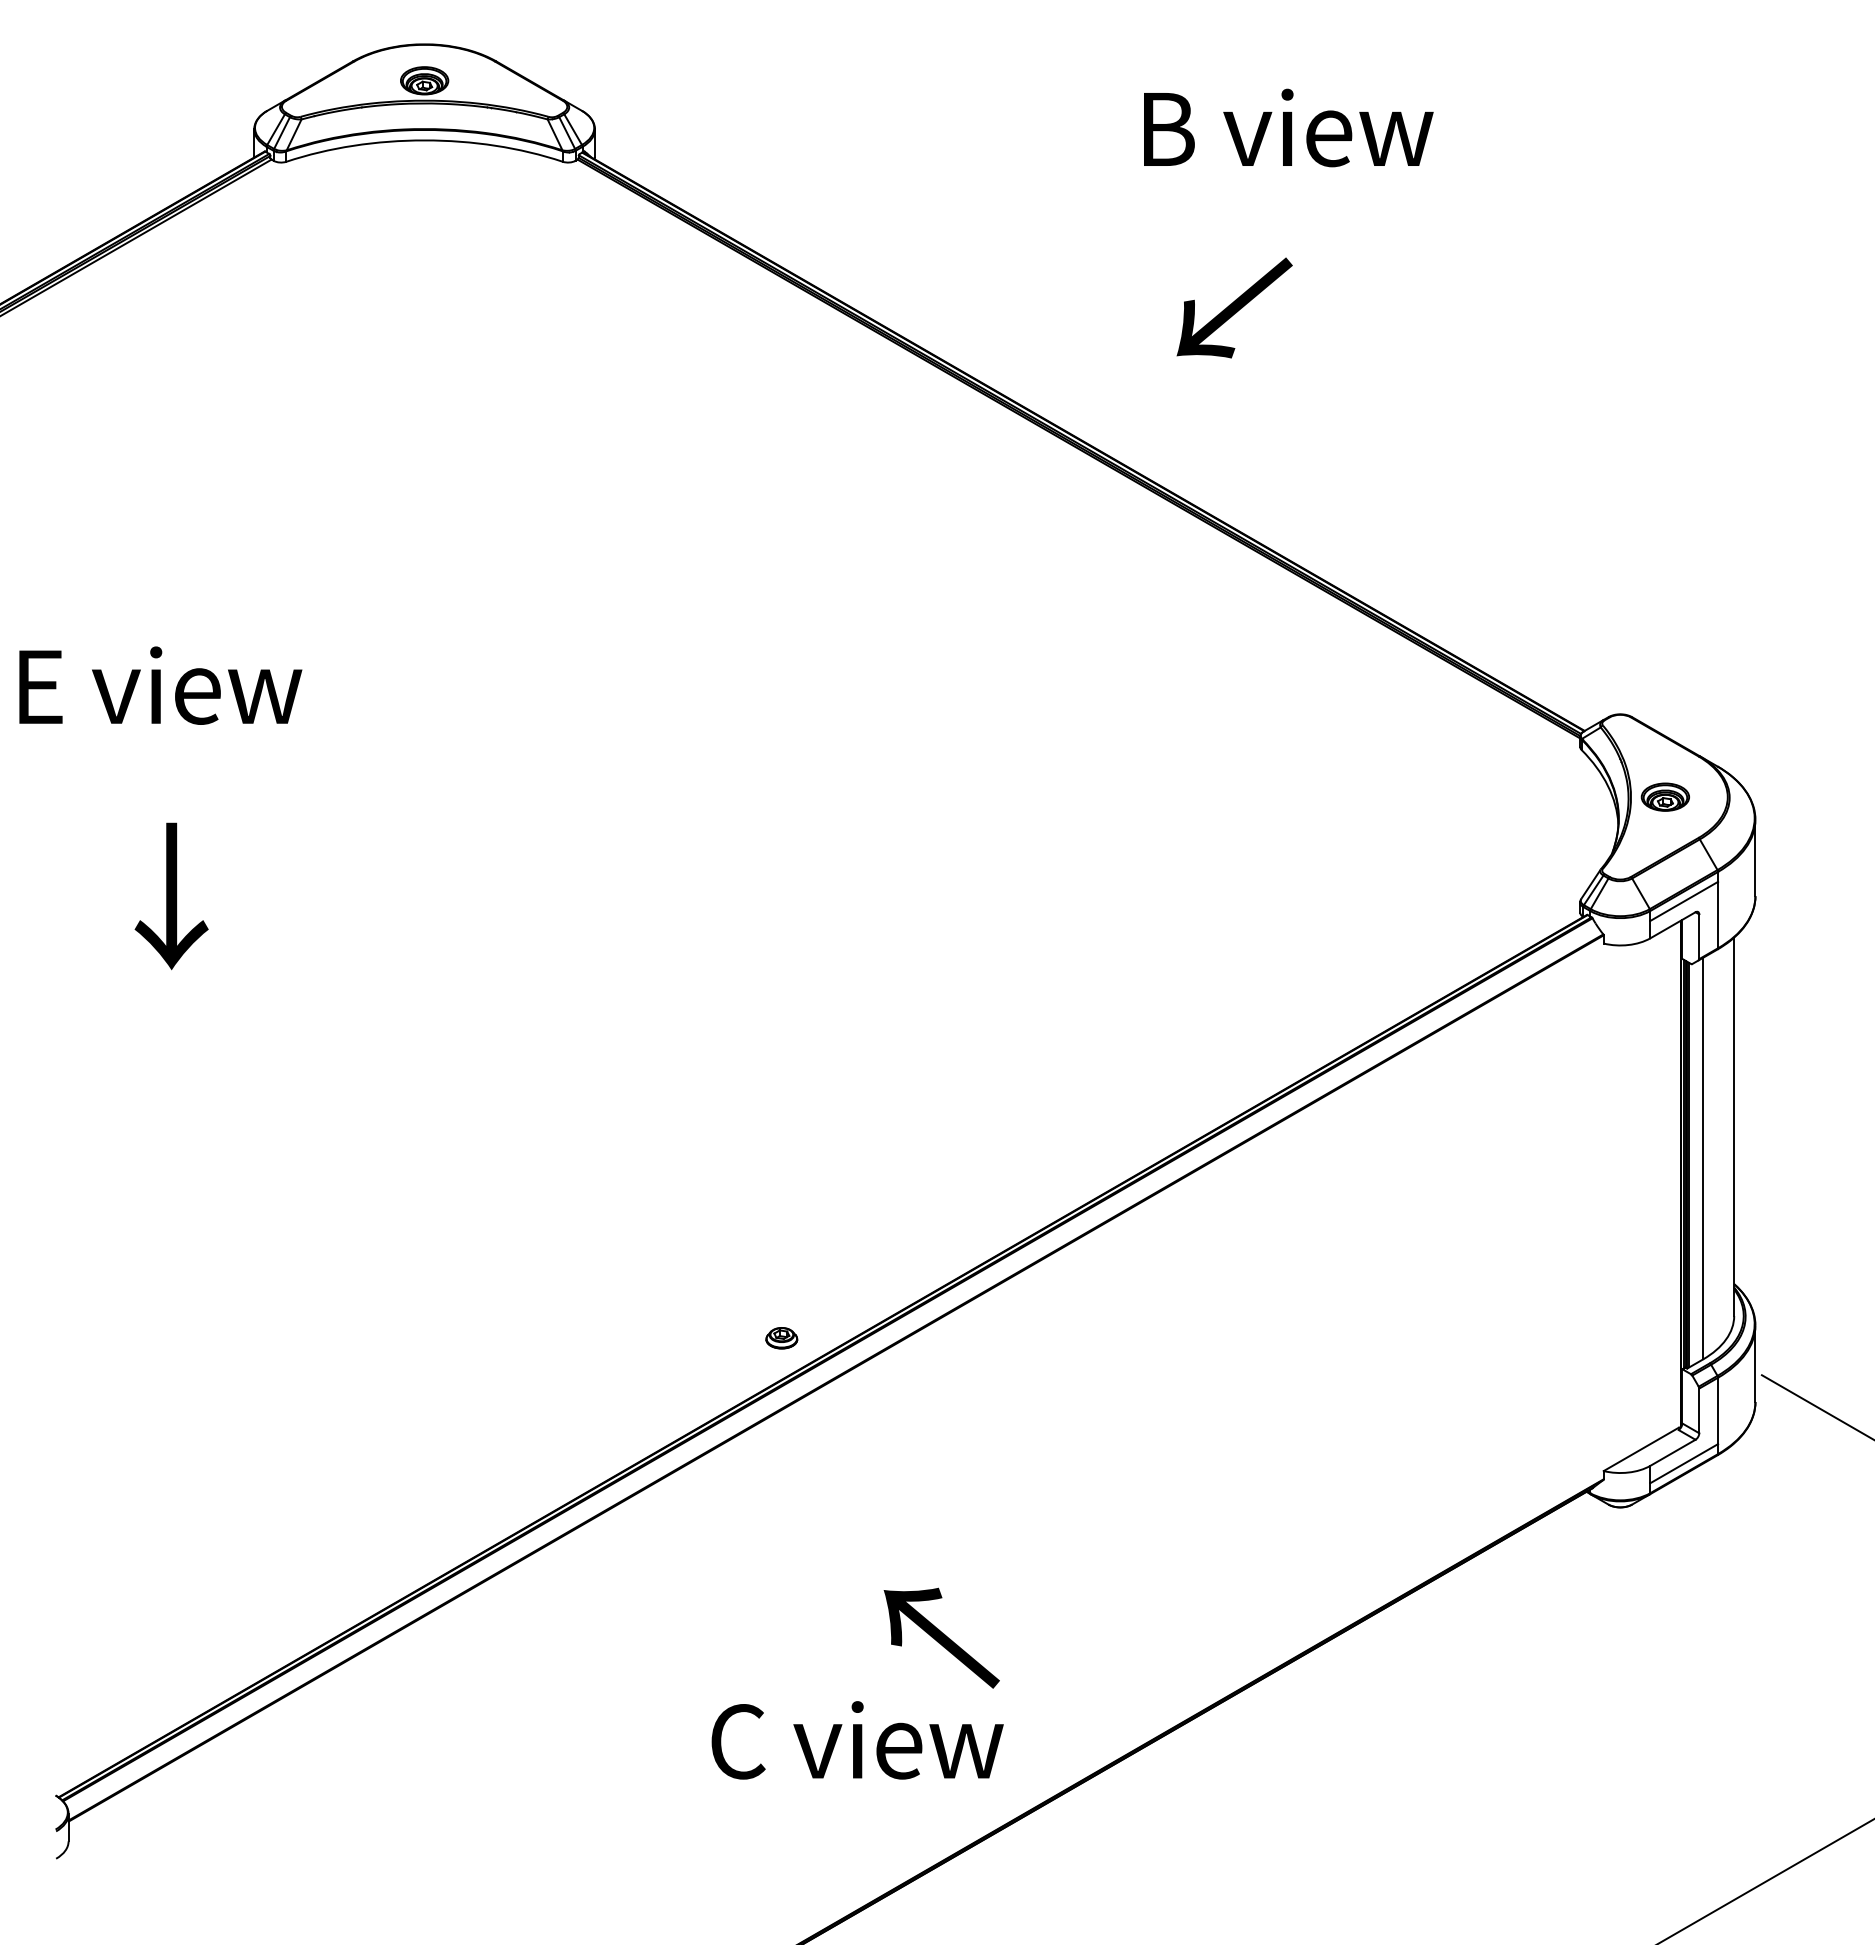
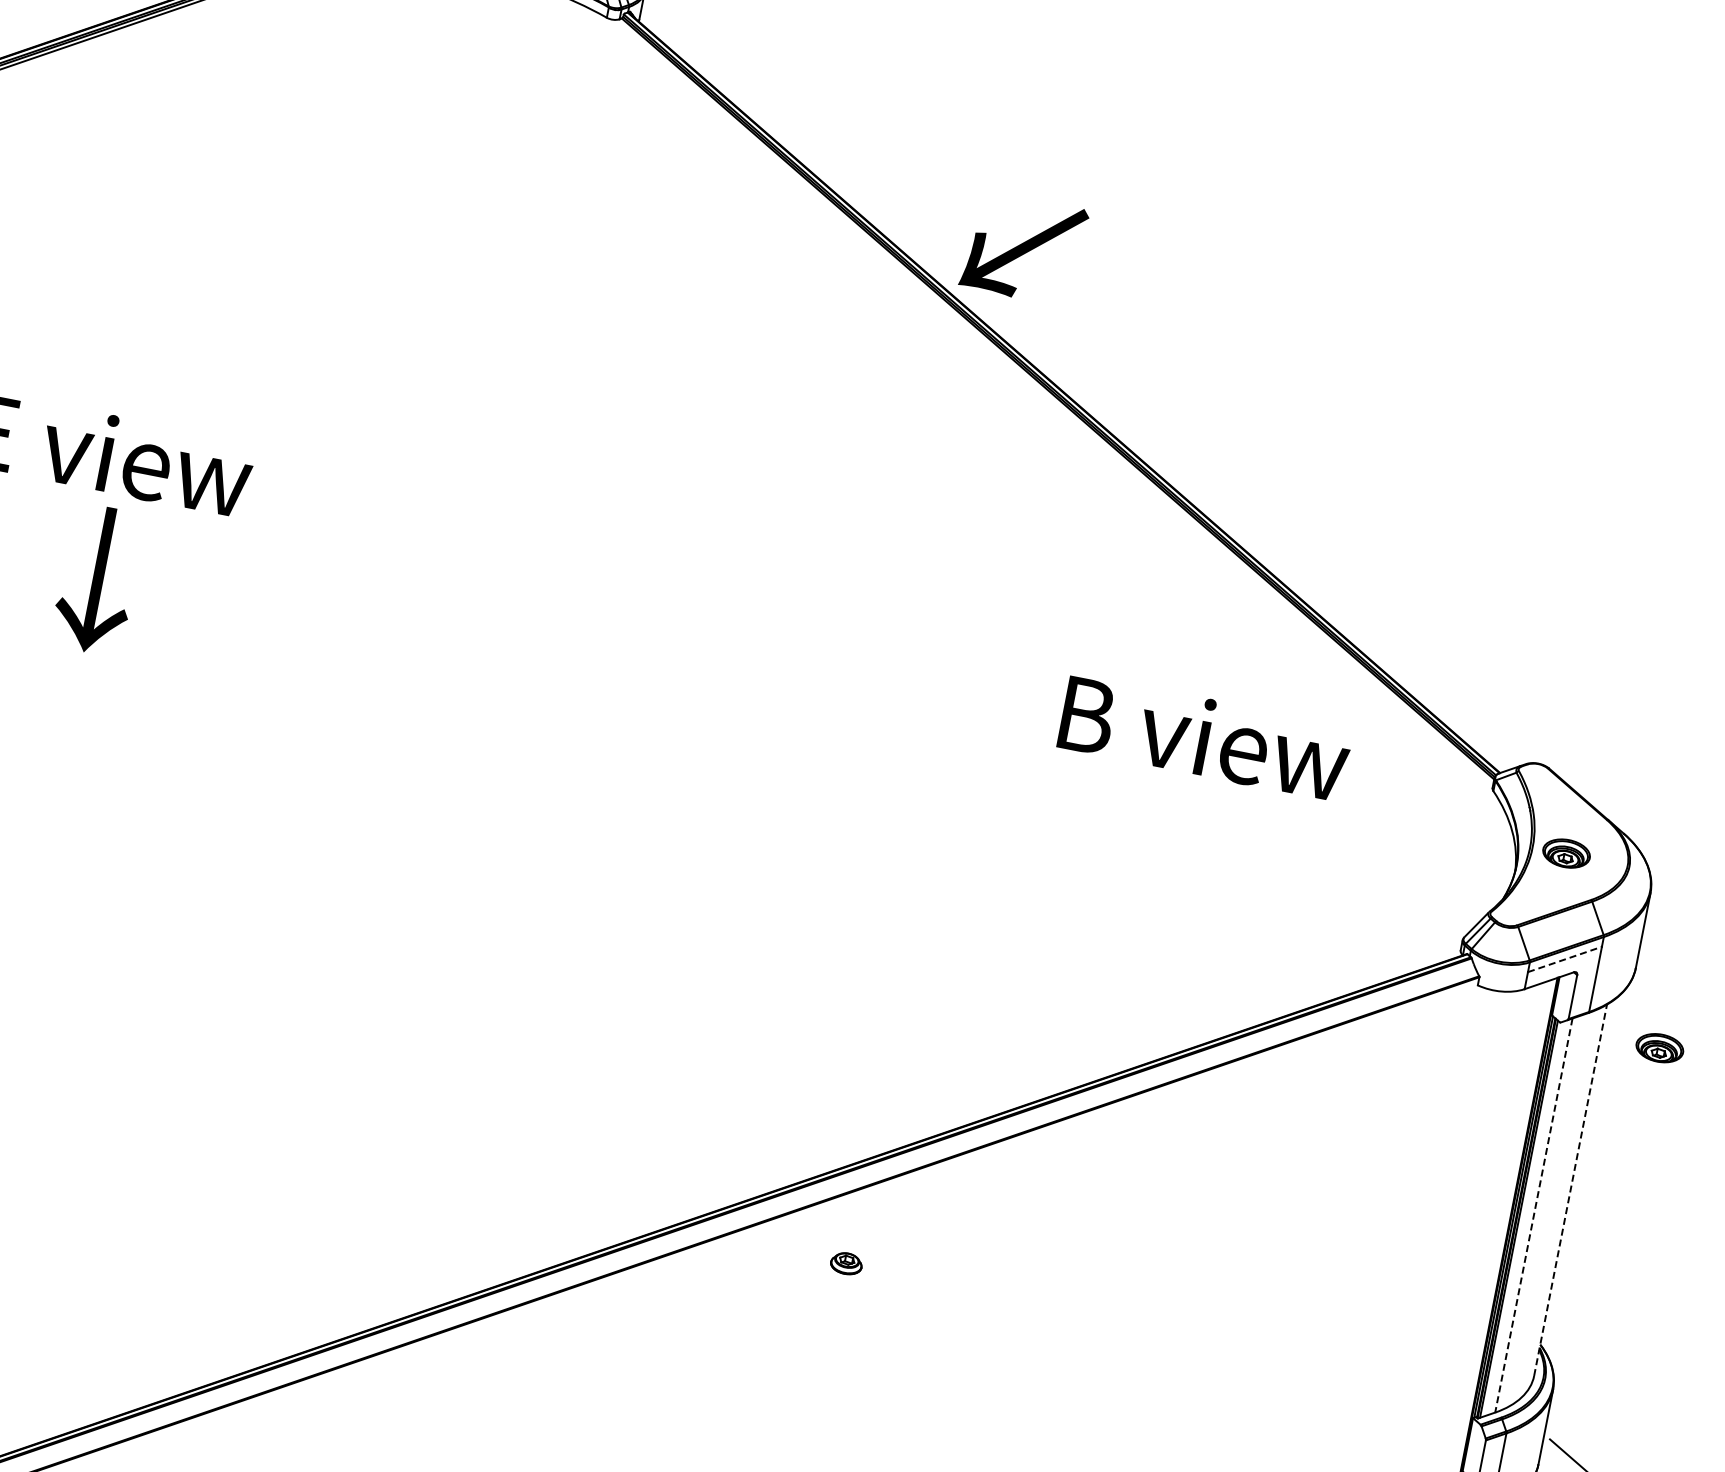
text: (1288, 127) -> (1205, 737), moved
text: (1234, 307) -> (1024, 248), moved
text: (171, 896) -> (97, 580), moved
line: (1684, 901) -> (1565, 959), solid -> dashed
part: (1793, 969) -> (1659, 1047), added
line: (1734, 1126) -> (1570, 1190), solid -> dashed
line: (1703, 1158) -> (1534, 1215), solid -> dashed
part: (781, 1338) -> (846, 1263), moved

